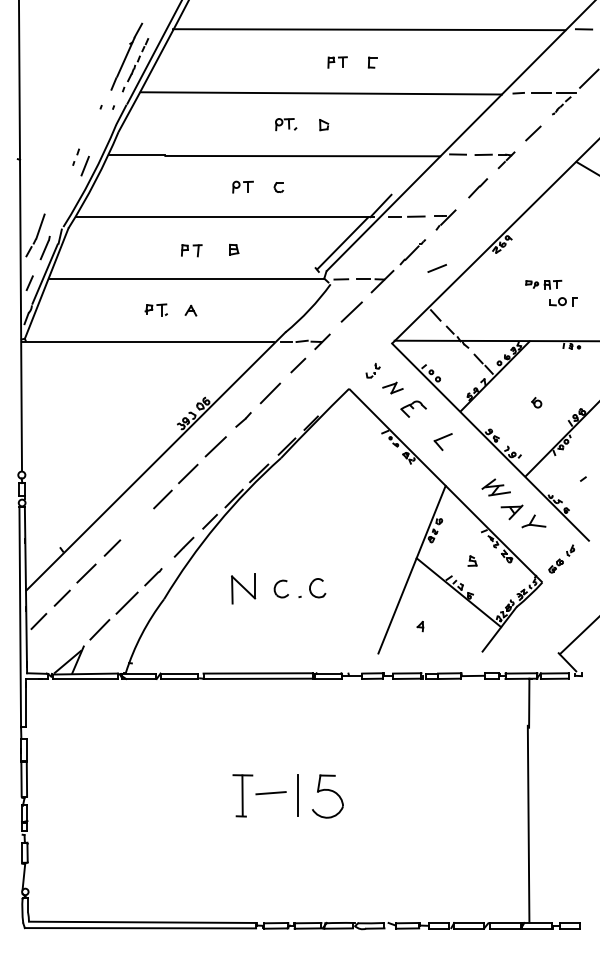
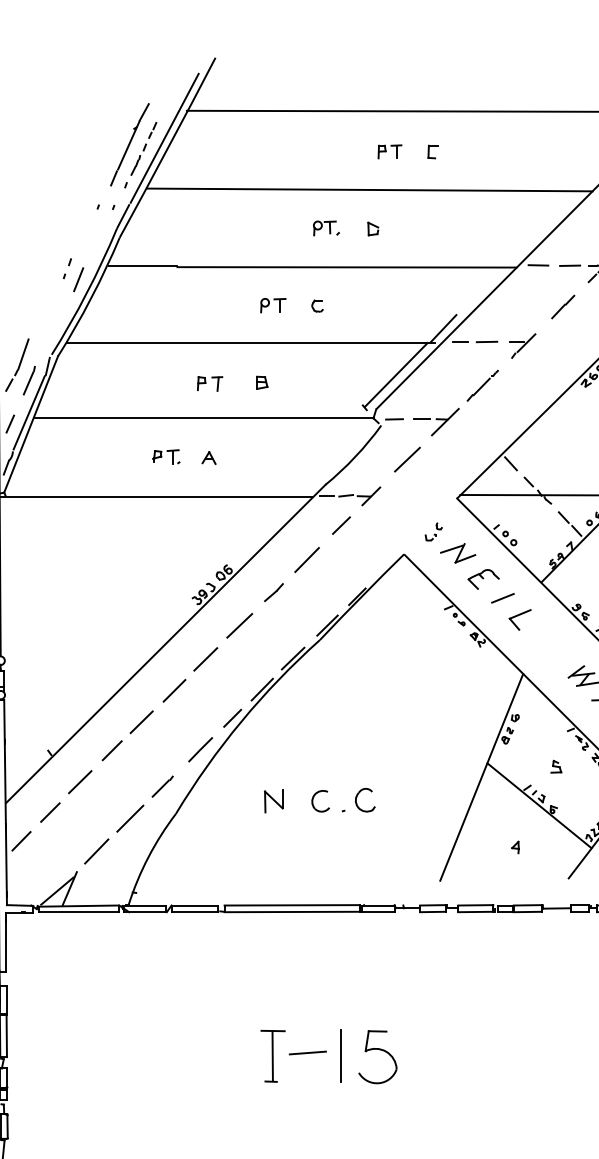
line: (436, 268) -> (502, 598), moved
part: (392, 387) -> (457, 552), size x1.43
line: (136, 524) -> (141, 721), added
part: (243, 588) -> (273, 800), size x0.62
part: (420, 626) -> (515, 847), moved

